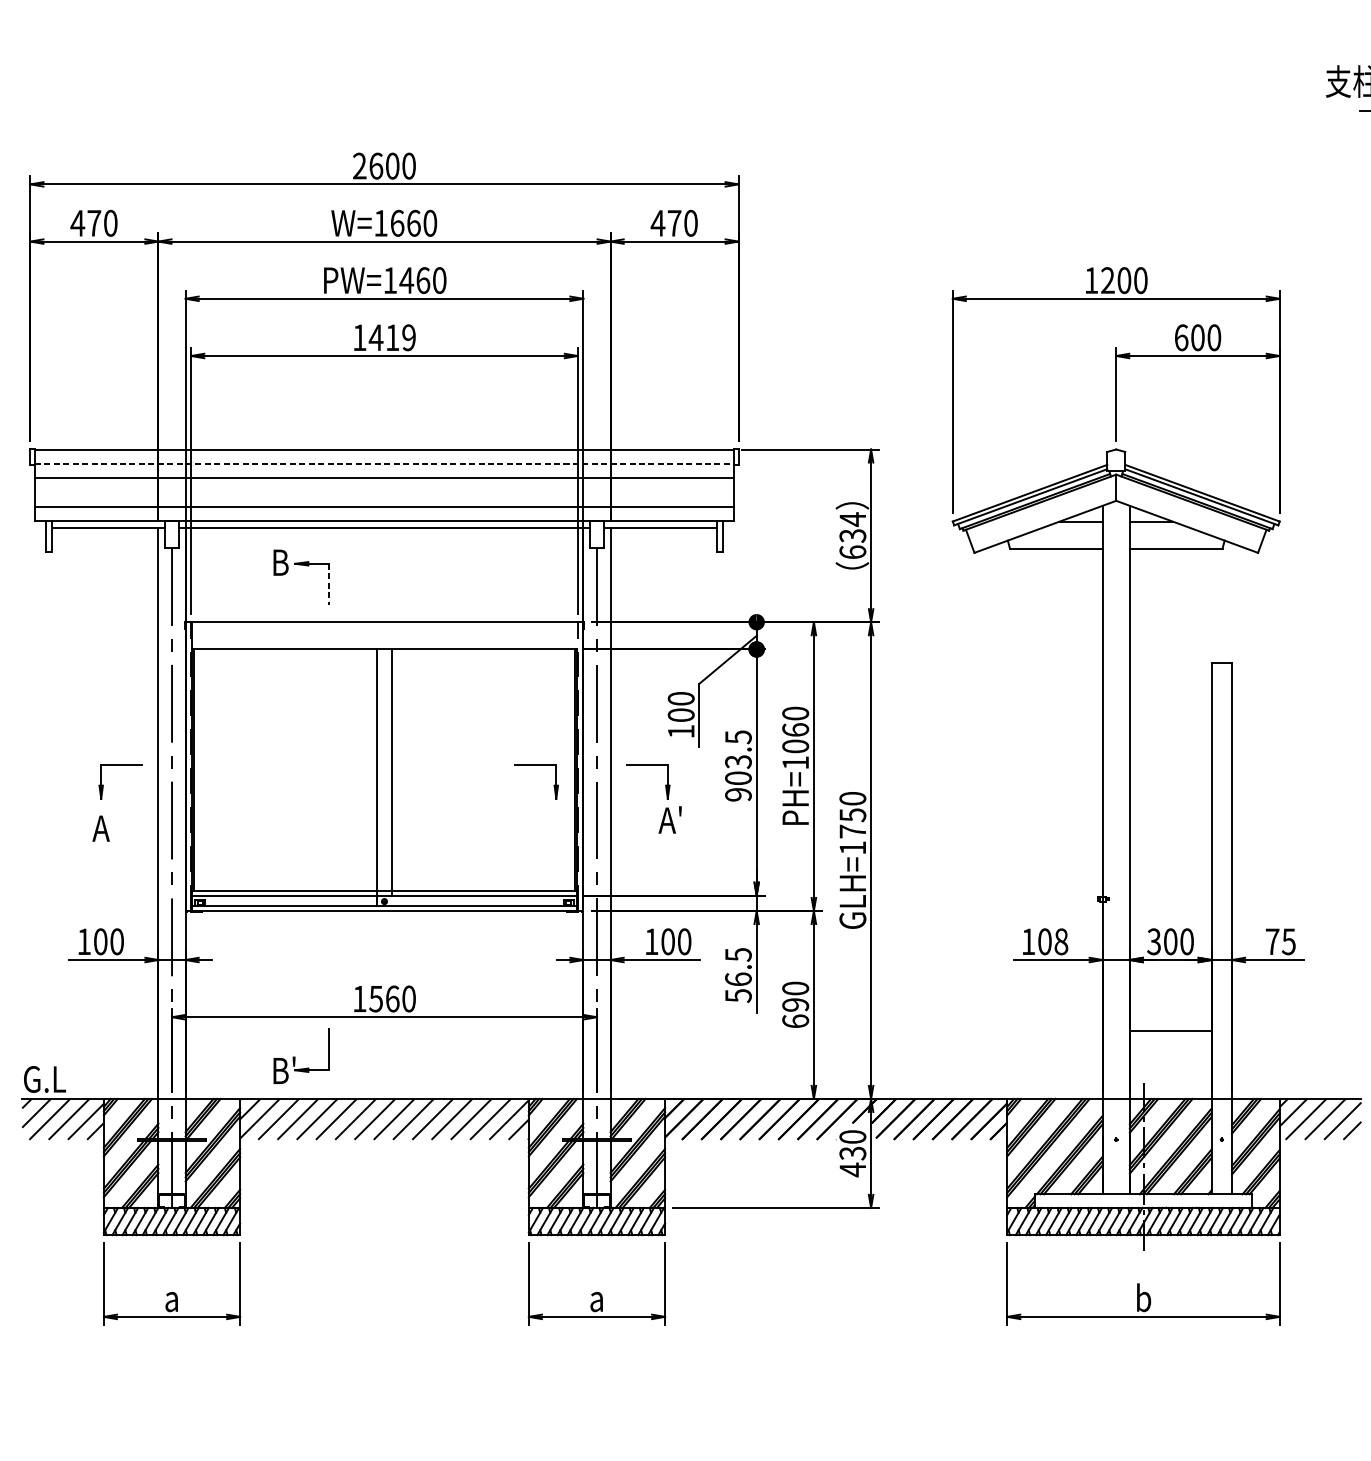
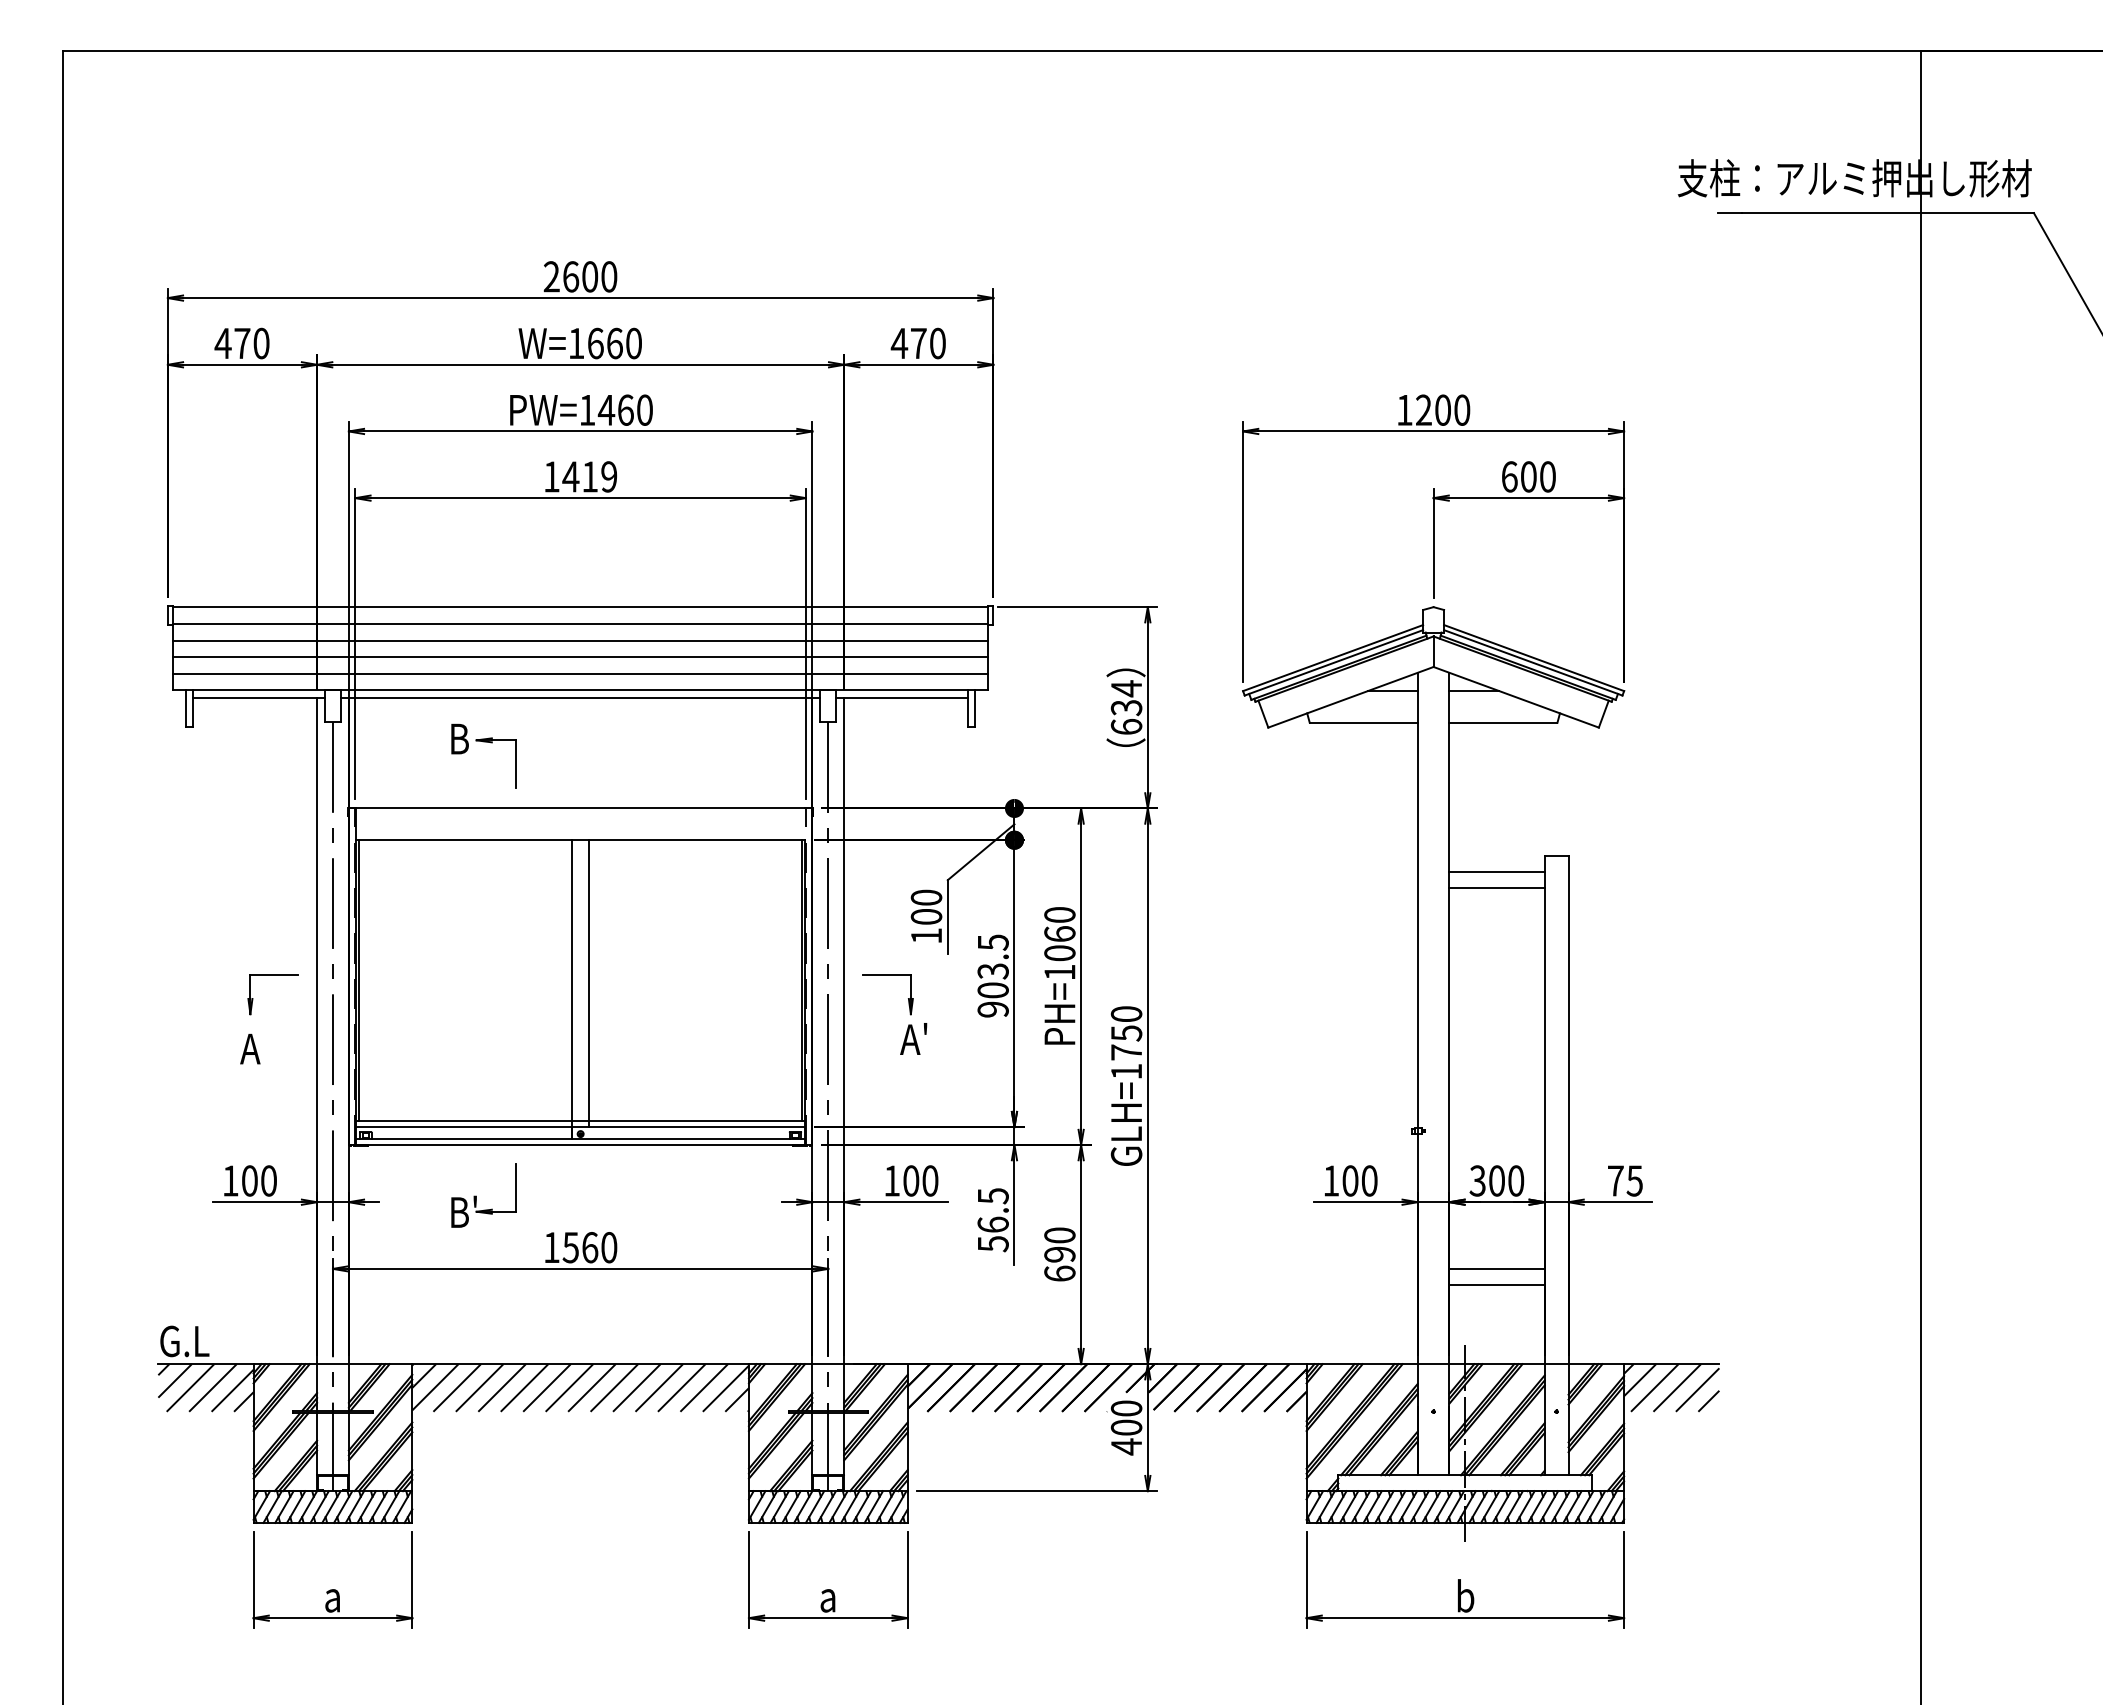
line: (385, 464) -> (581, 624), dashed -> solid
line: (384, 492) -> (580, 657), added
line: (328, 584) -> (515, 764), dashed -> solid
line: (1170, 676) -> (1496, 871), added
line: (1170, 690) -> (1496, 887), added
part: (536, 765) -> (757, 975), removed
text: (1061, 941) -> (1369, 1180), 108 -> 100
line: (1170, 1016) -> (1496, 1268), added
part: (295, 1056) -> (476, 1195), moved
text: (852, 1153) -> (1126, 1427), 430 -> 400

